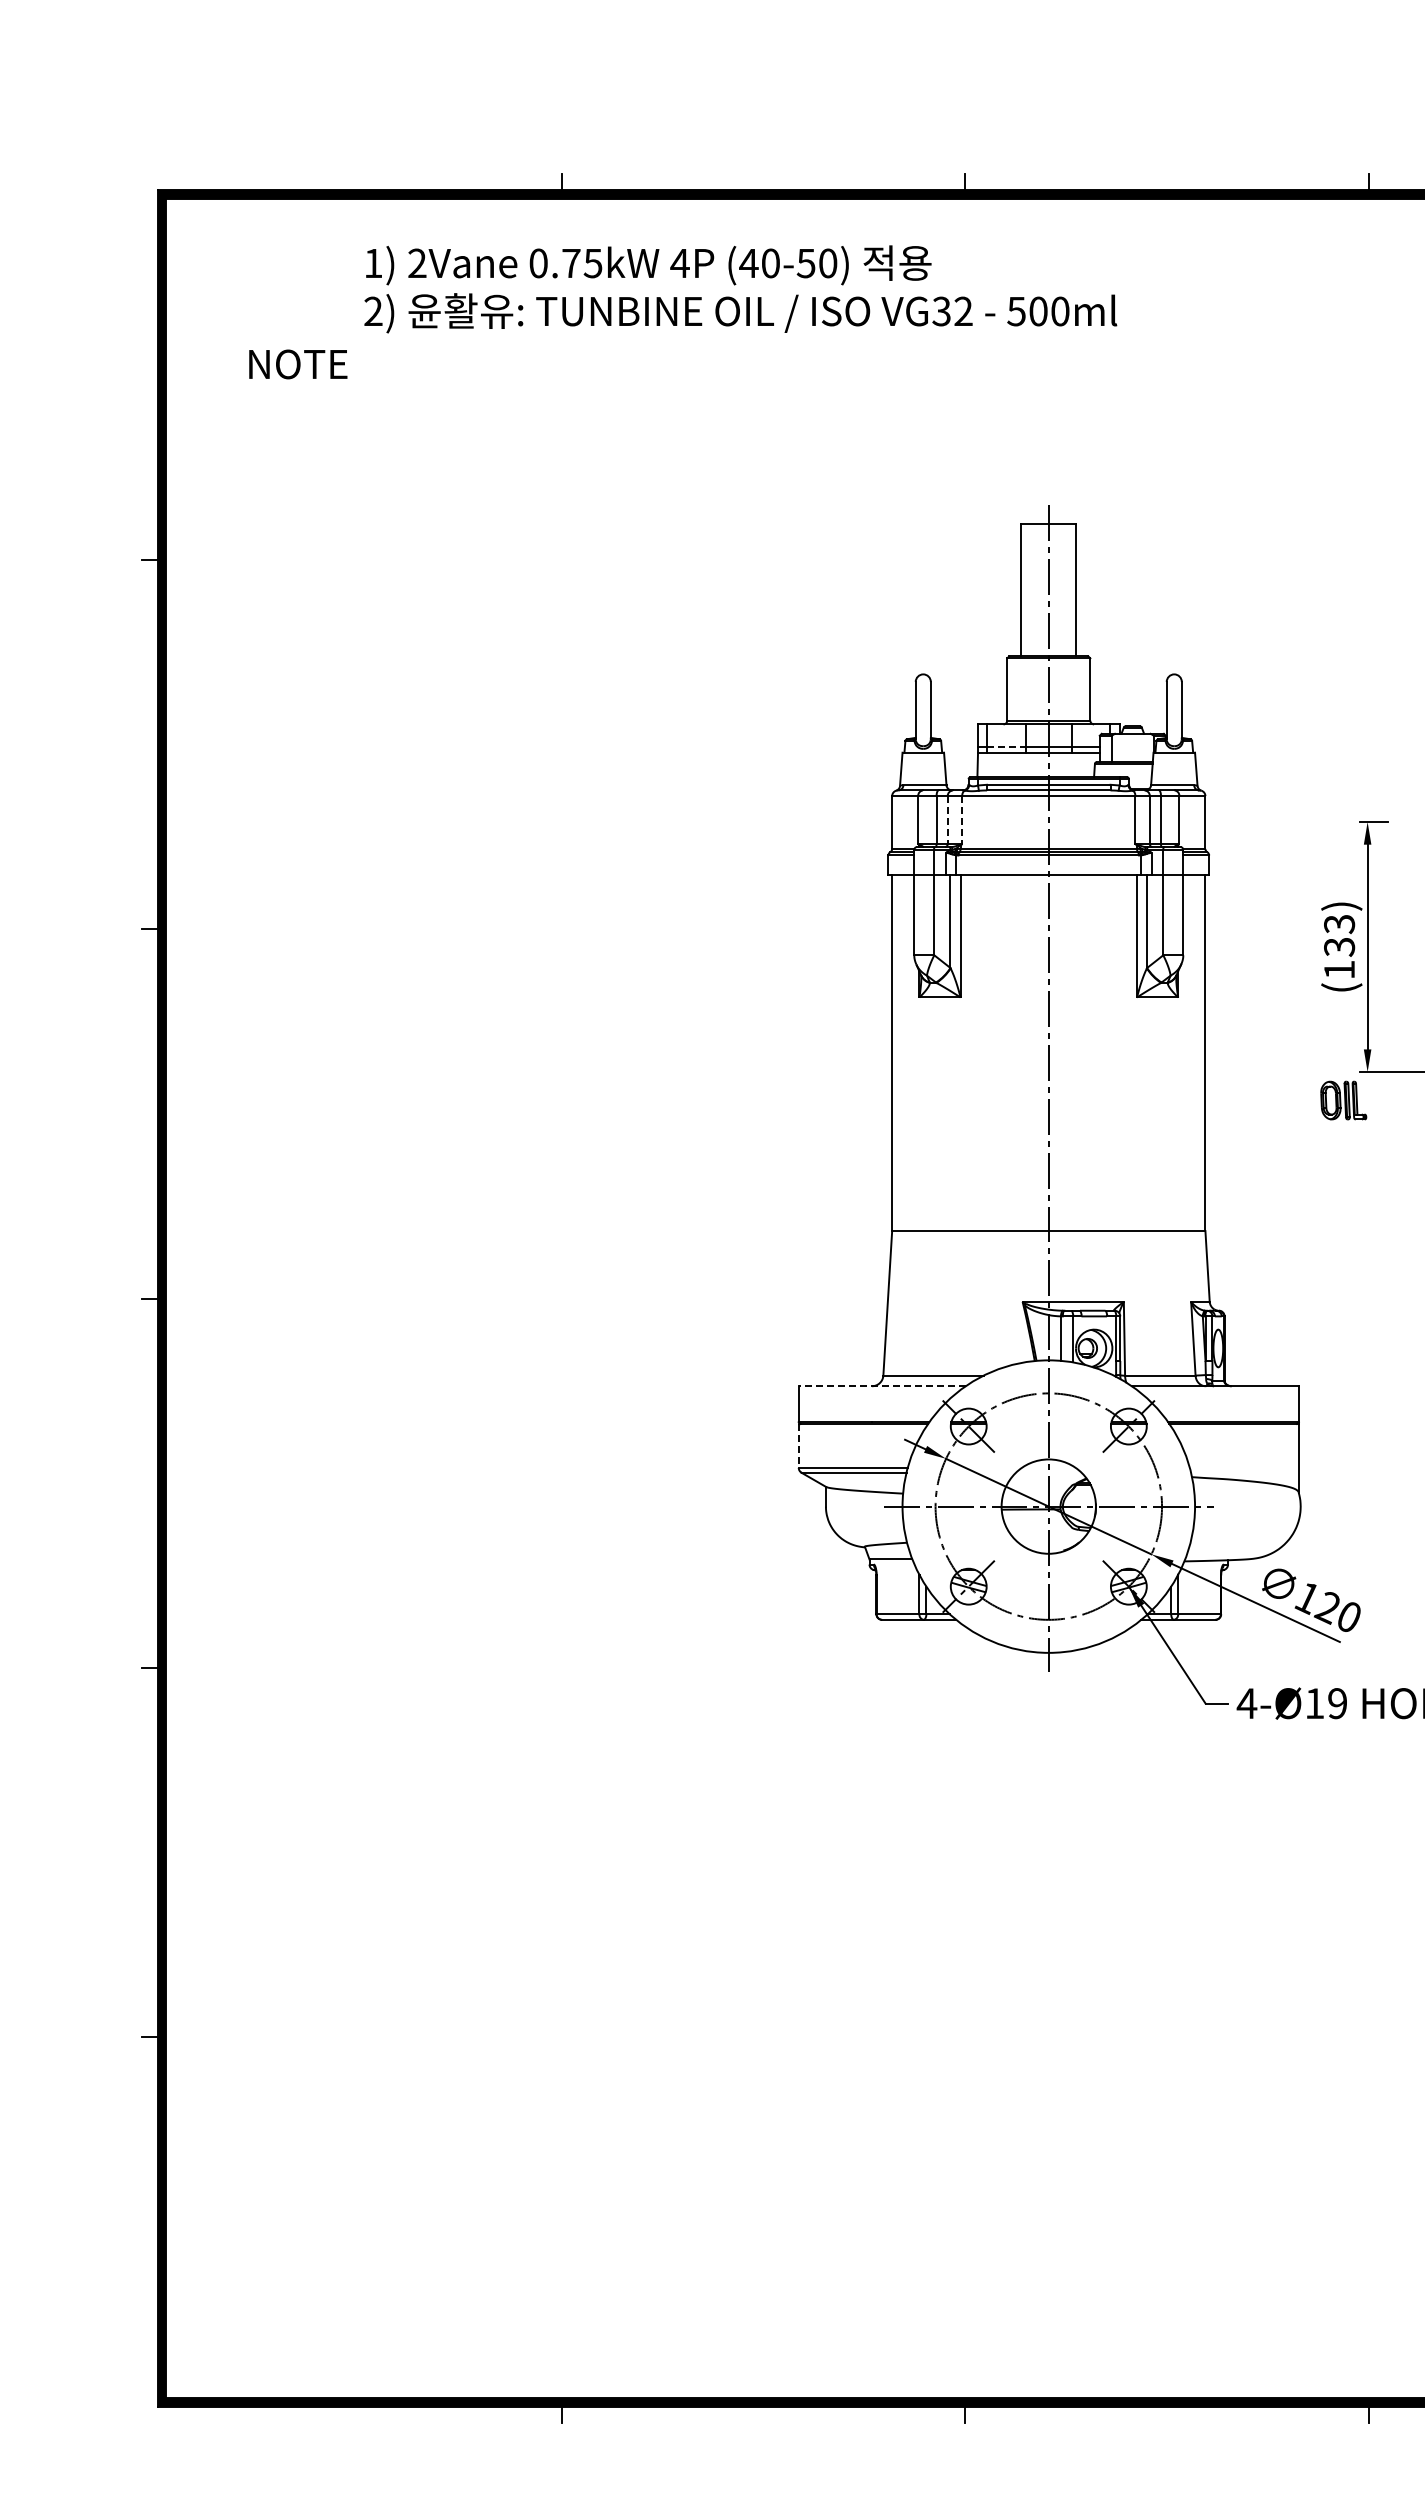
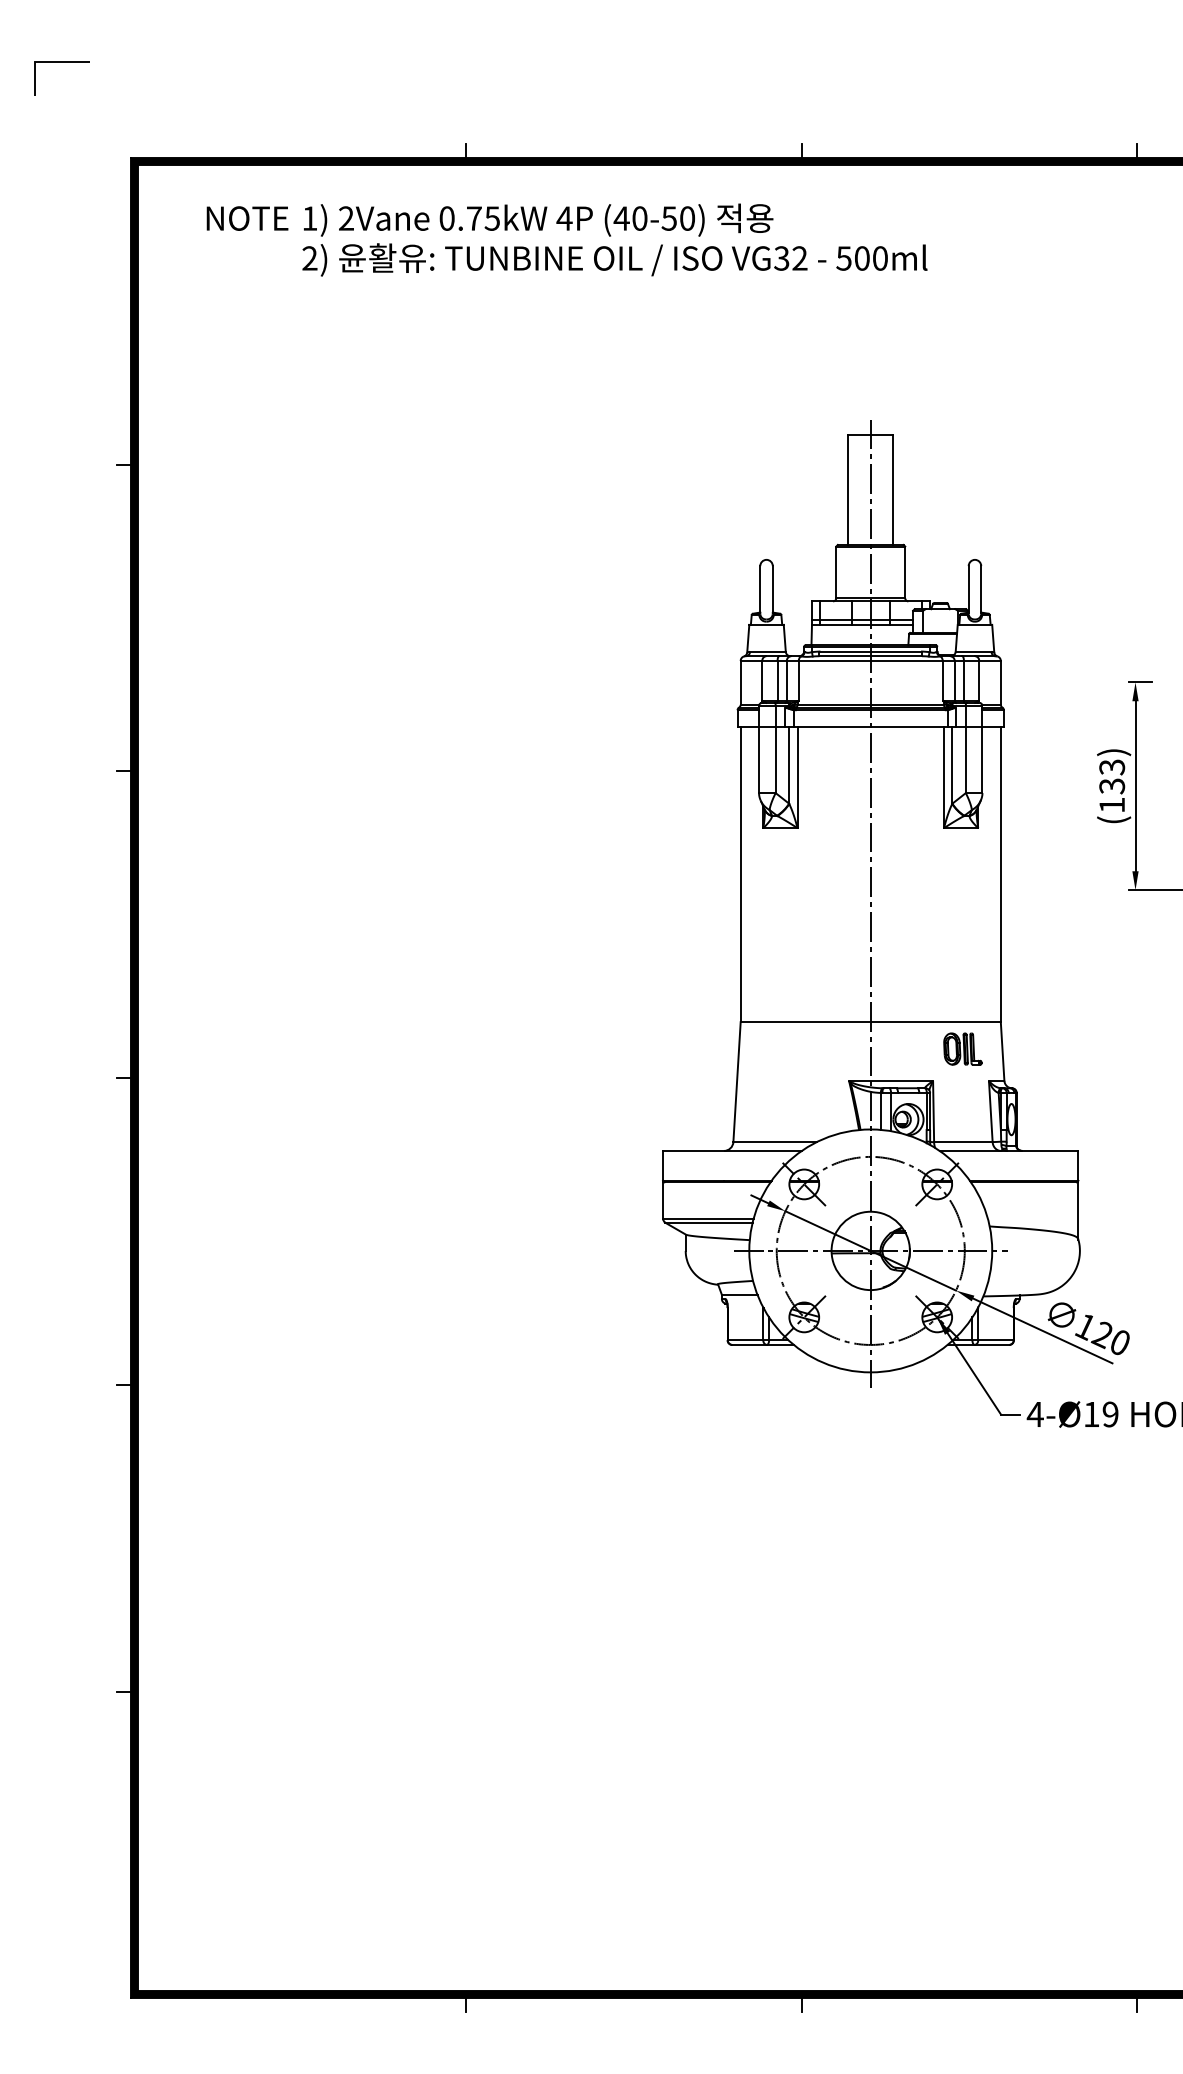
line: (75, 75) -> (62, 62), added
text: (298, 364) -> (247, 218), moved
line: (1007, 747) -> (836, 620), dashed -> solid
line: (947, 820) -> (786, 681), dashed -> solid
line: (962, 820) -> (799, 681), dashed -> solid
part: (1343, 1100) -> (962, 1049), moved
line: (882, 1386) -> (732, 1151), dashed -> solid
line: (798, 1445) -> (662, 1200), dashed -> solid

